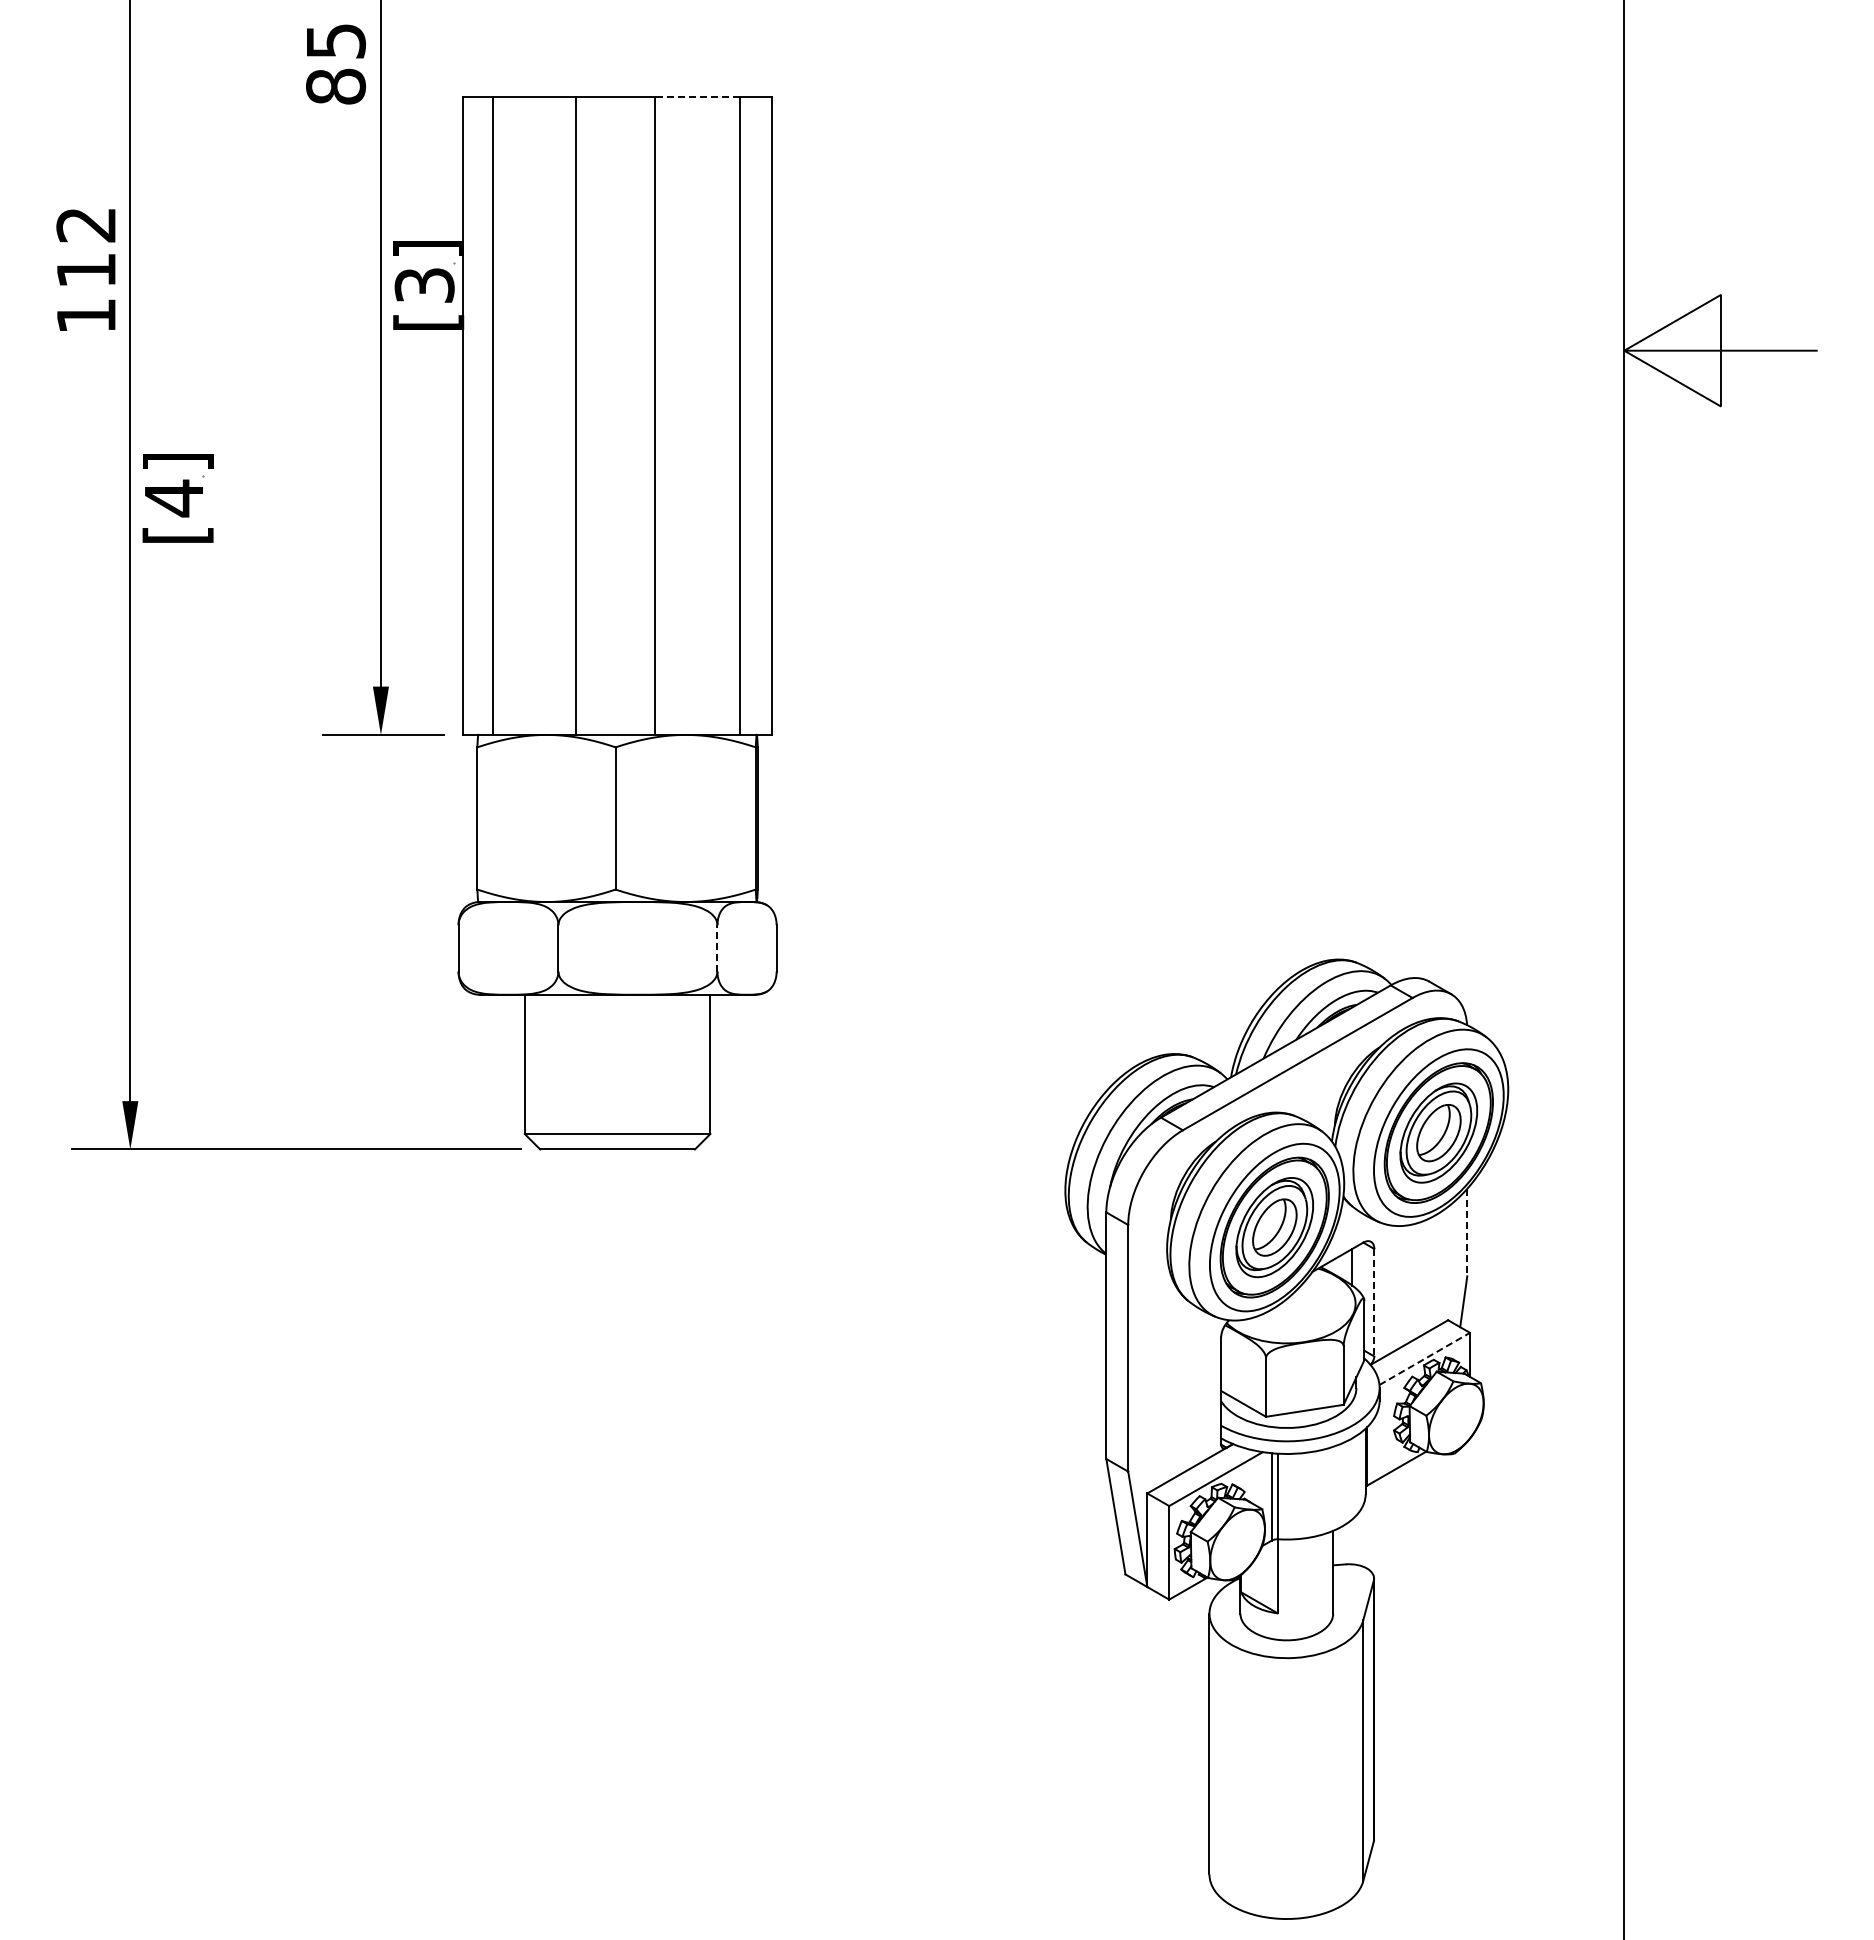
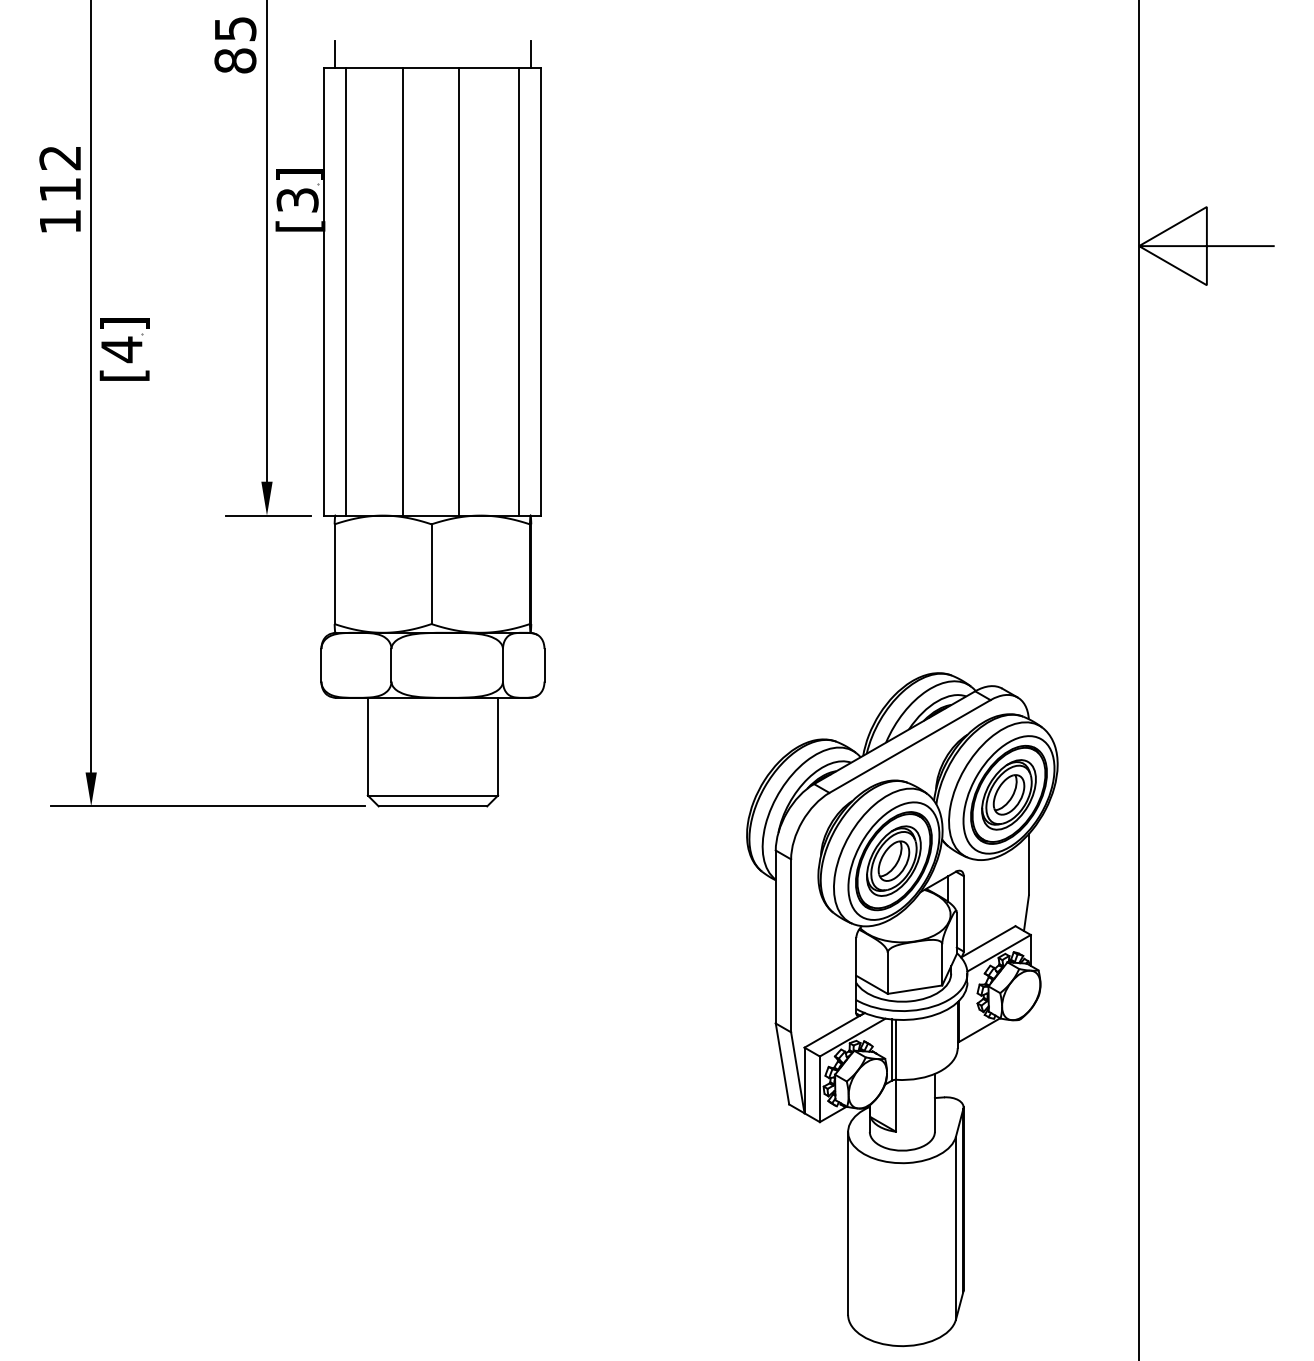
line: (478, 77) -> (335, 54), added
line: (756, 77) -> (530, 54), added
line: (697, 96) -> (489, 67), dashed -> solid
line: (717, 947) -> (503, 664), dashed -> solid
line: (1467, 1232) -> (1029, 864), dashed -> solid
line: (1374, 1302) -> (963, 913), dashed -> solid
line: (1425, 1358) -> (999, 952), dashed -> solid

